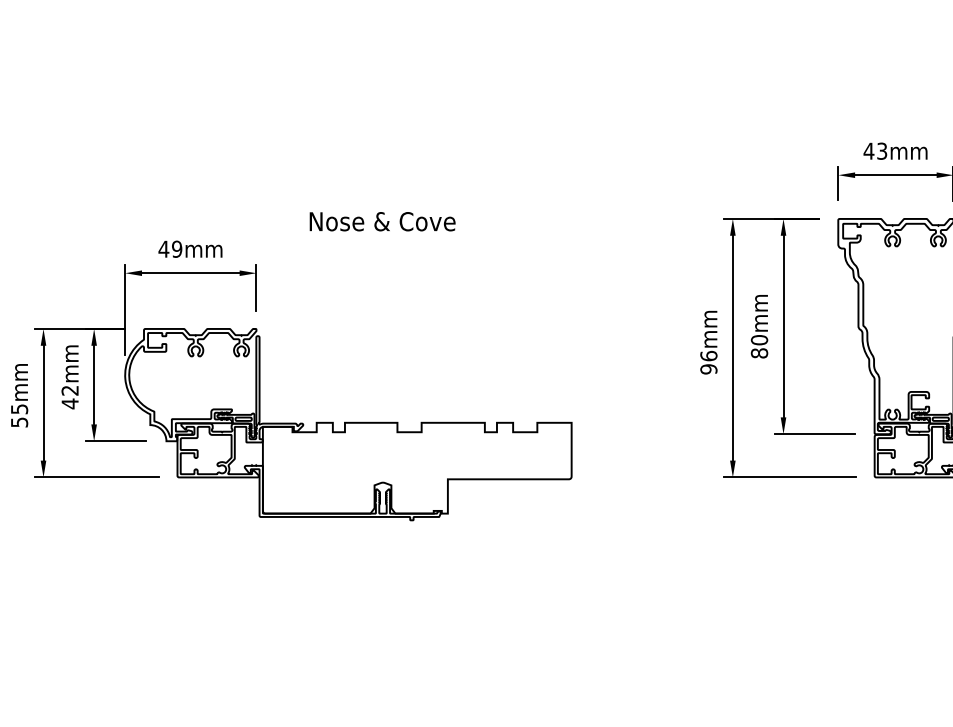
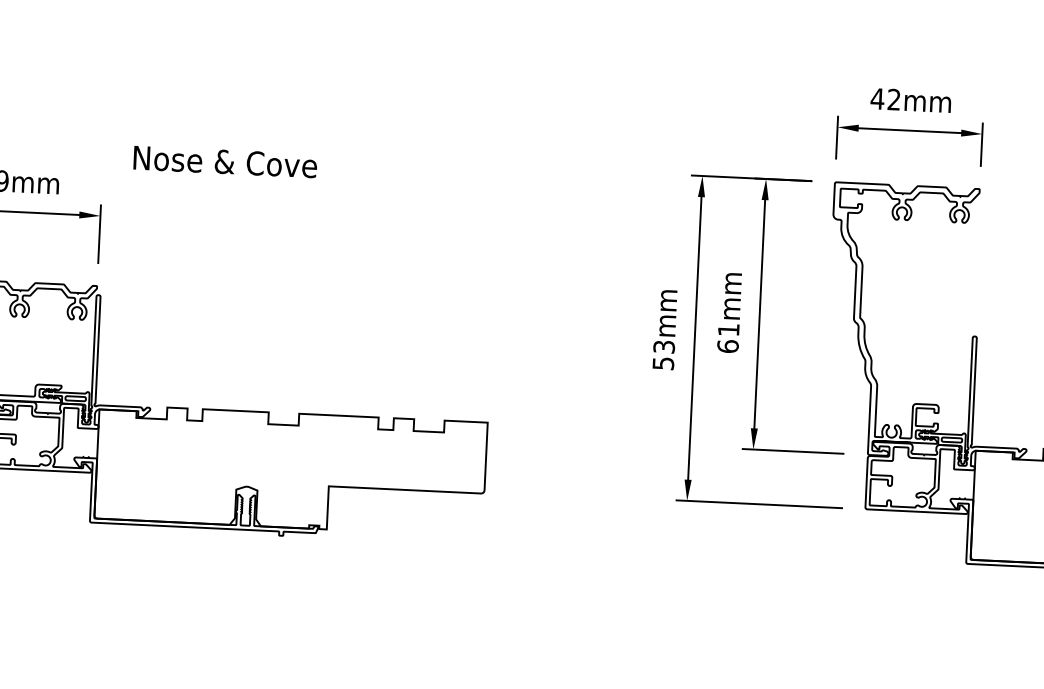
text: (882, 151) -> (894, 100), 43mm -> 42mm
text: (382, 221) -> (225, 161), moved
text: (759, 346) -> (728, 337), 80mm -> 61mm
text: (708, 362) -> (663, 354), 96mm -> 53mm

